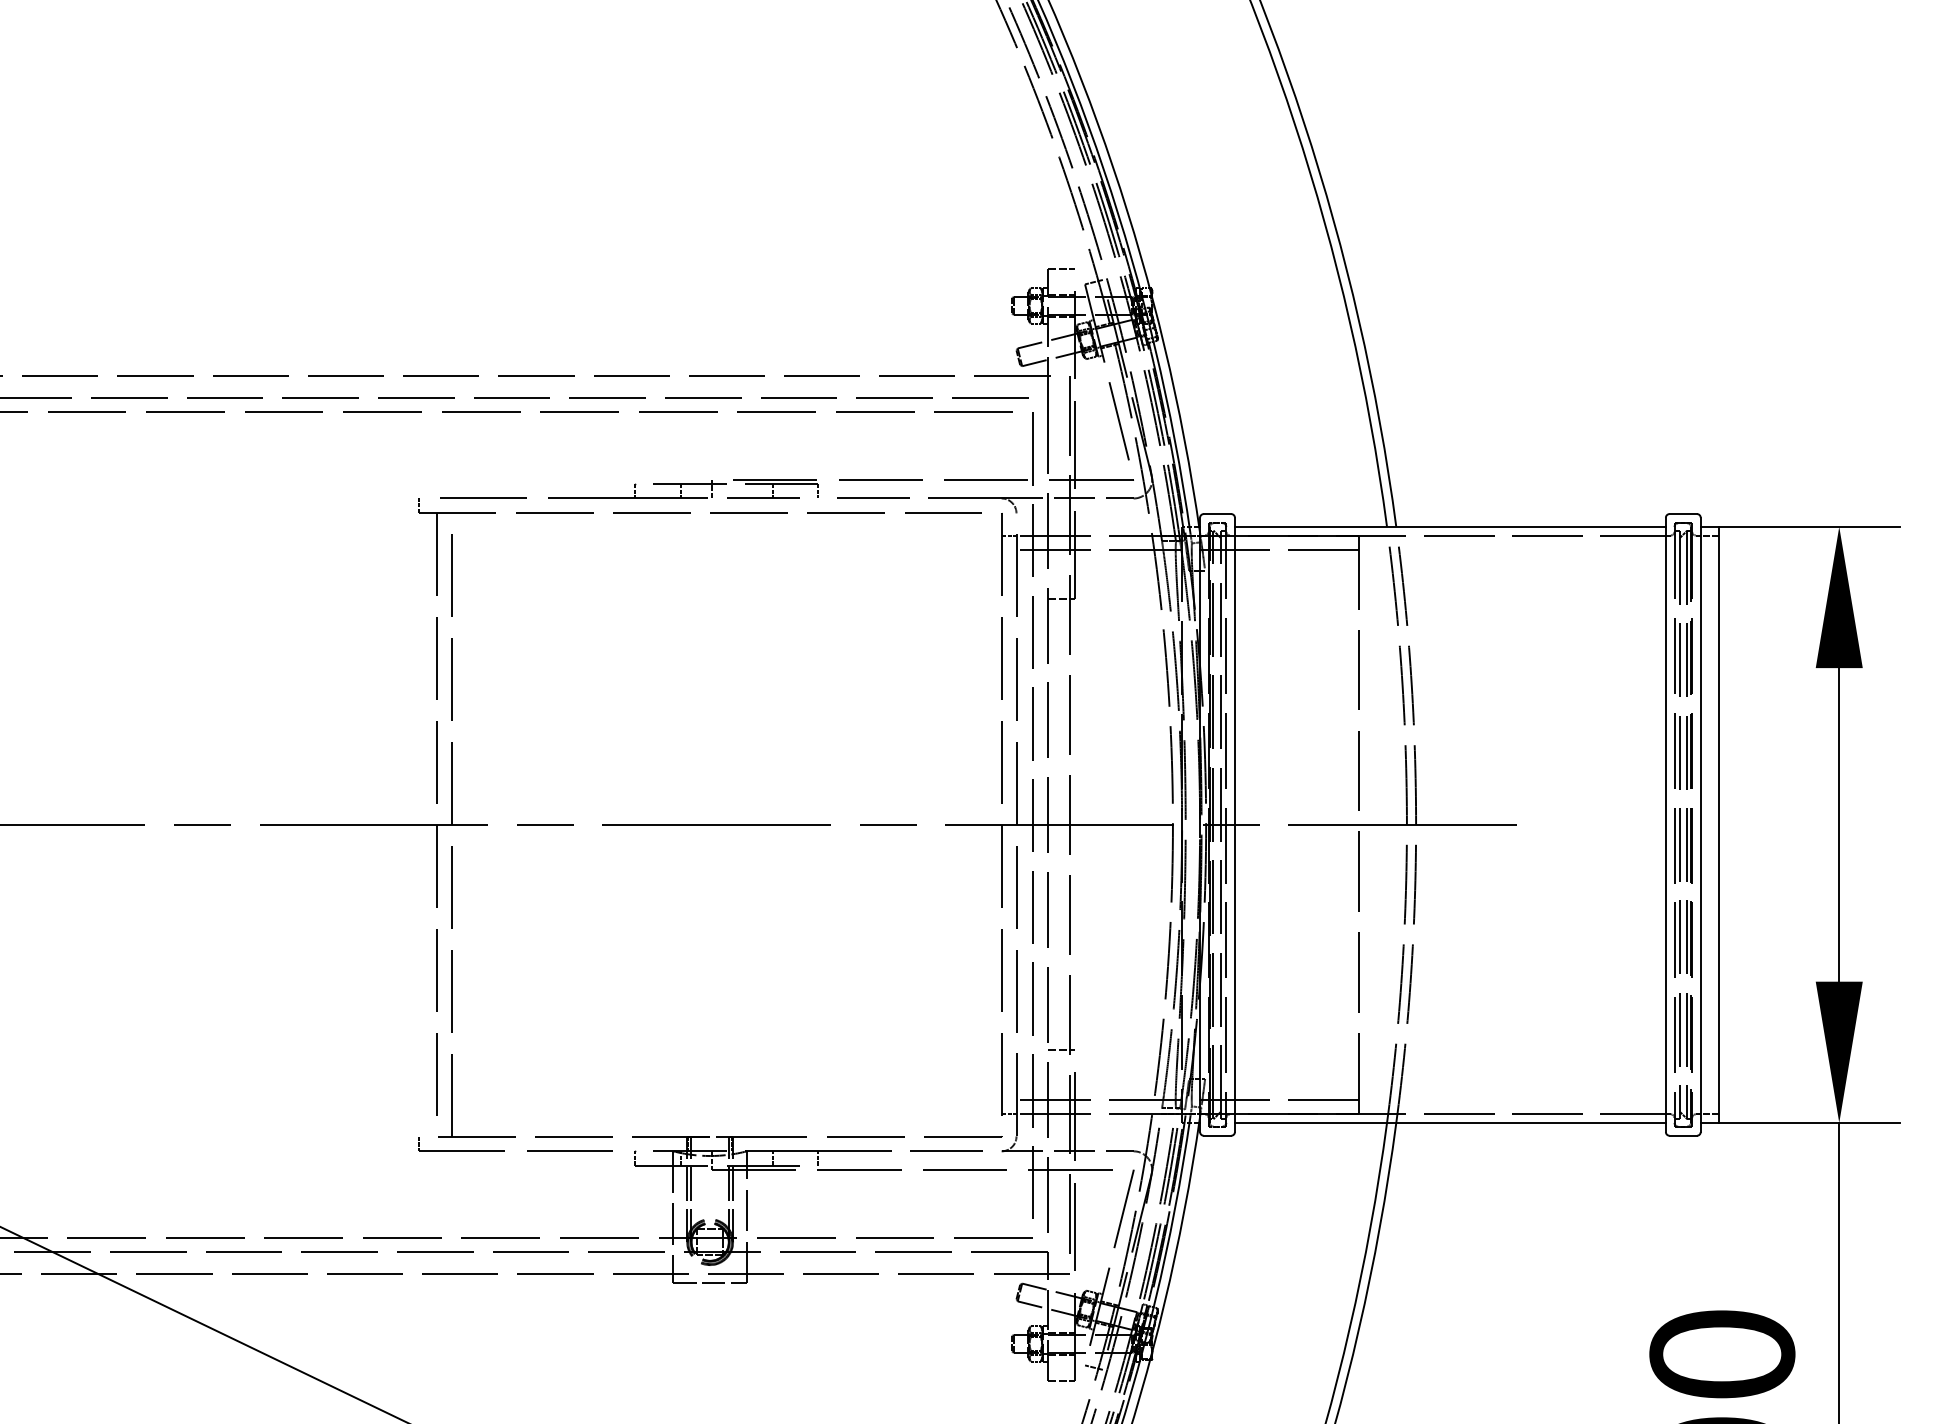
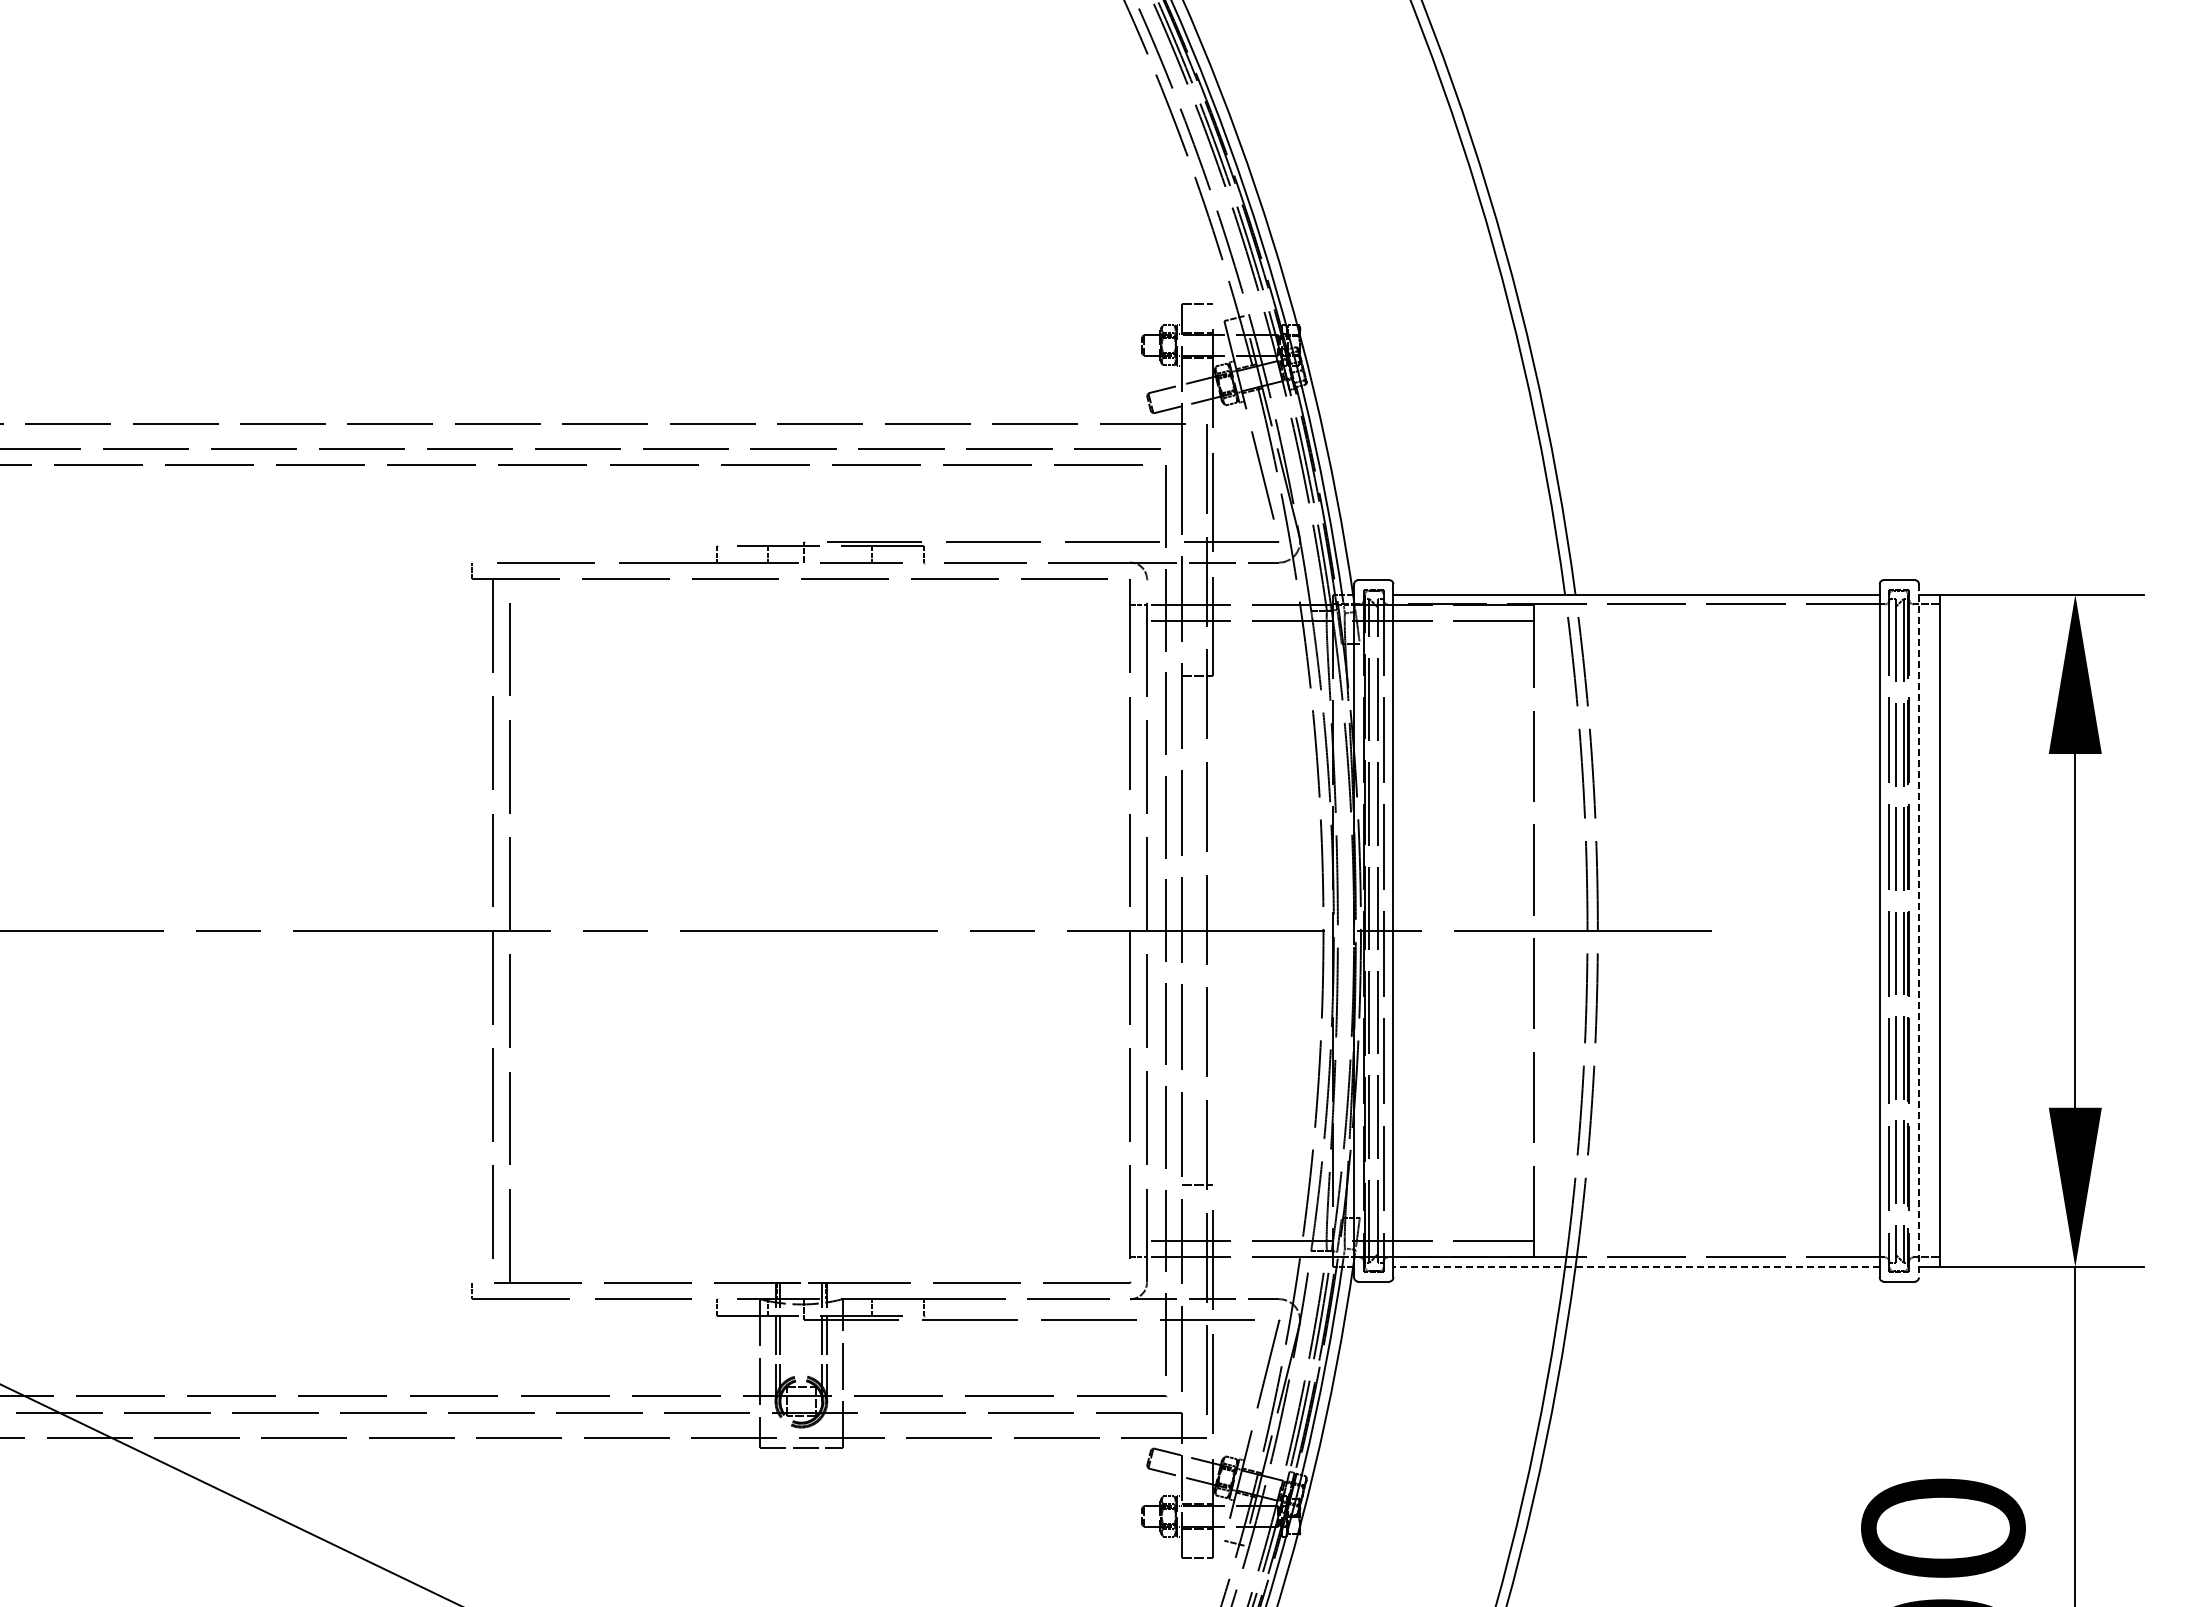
line: (1701, 824) -> (1919, 930), solid -> dashed
line: (1450, 1123) -> (1636, 1267), solid -> dashed

